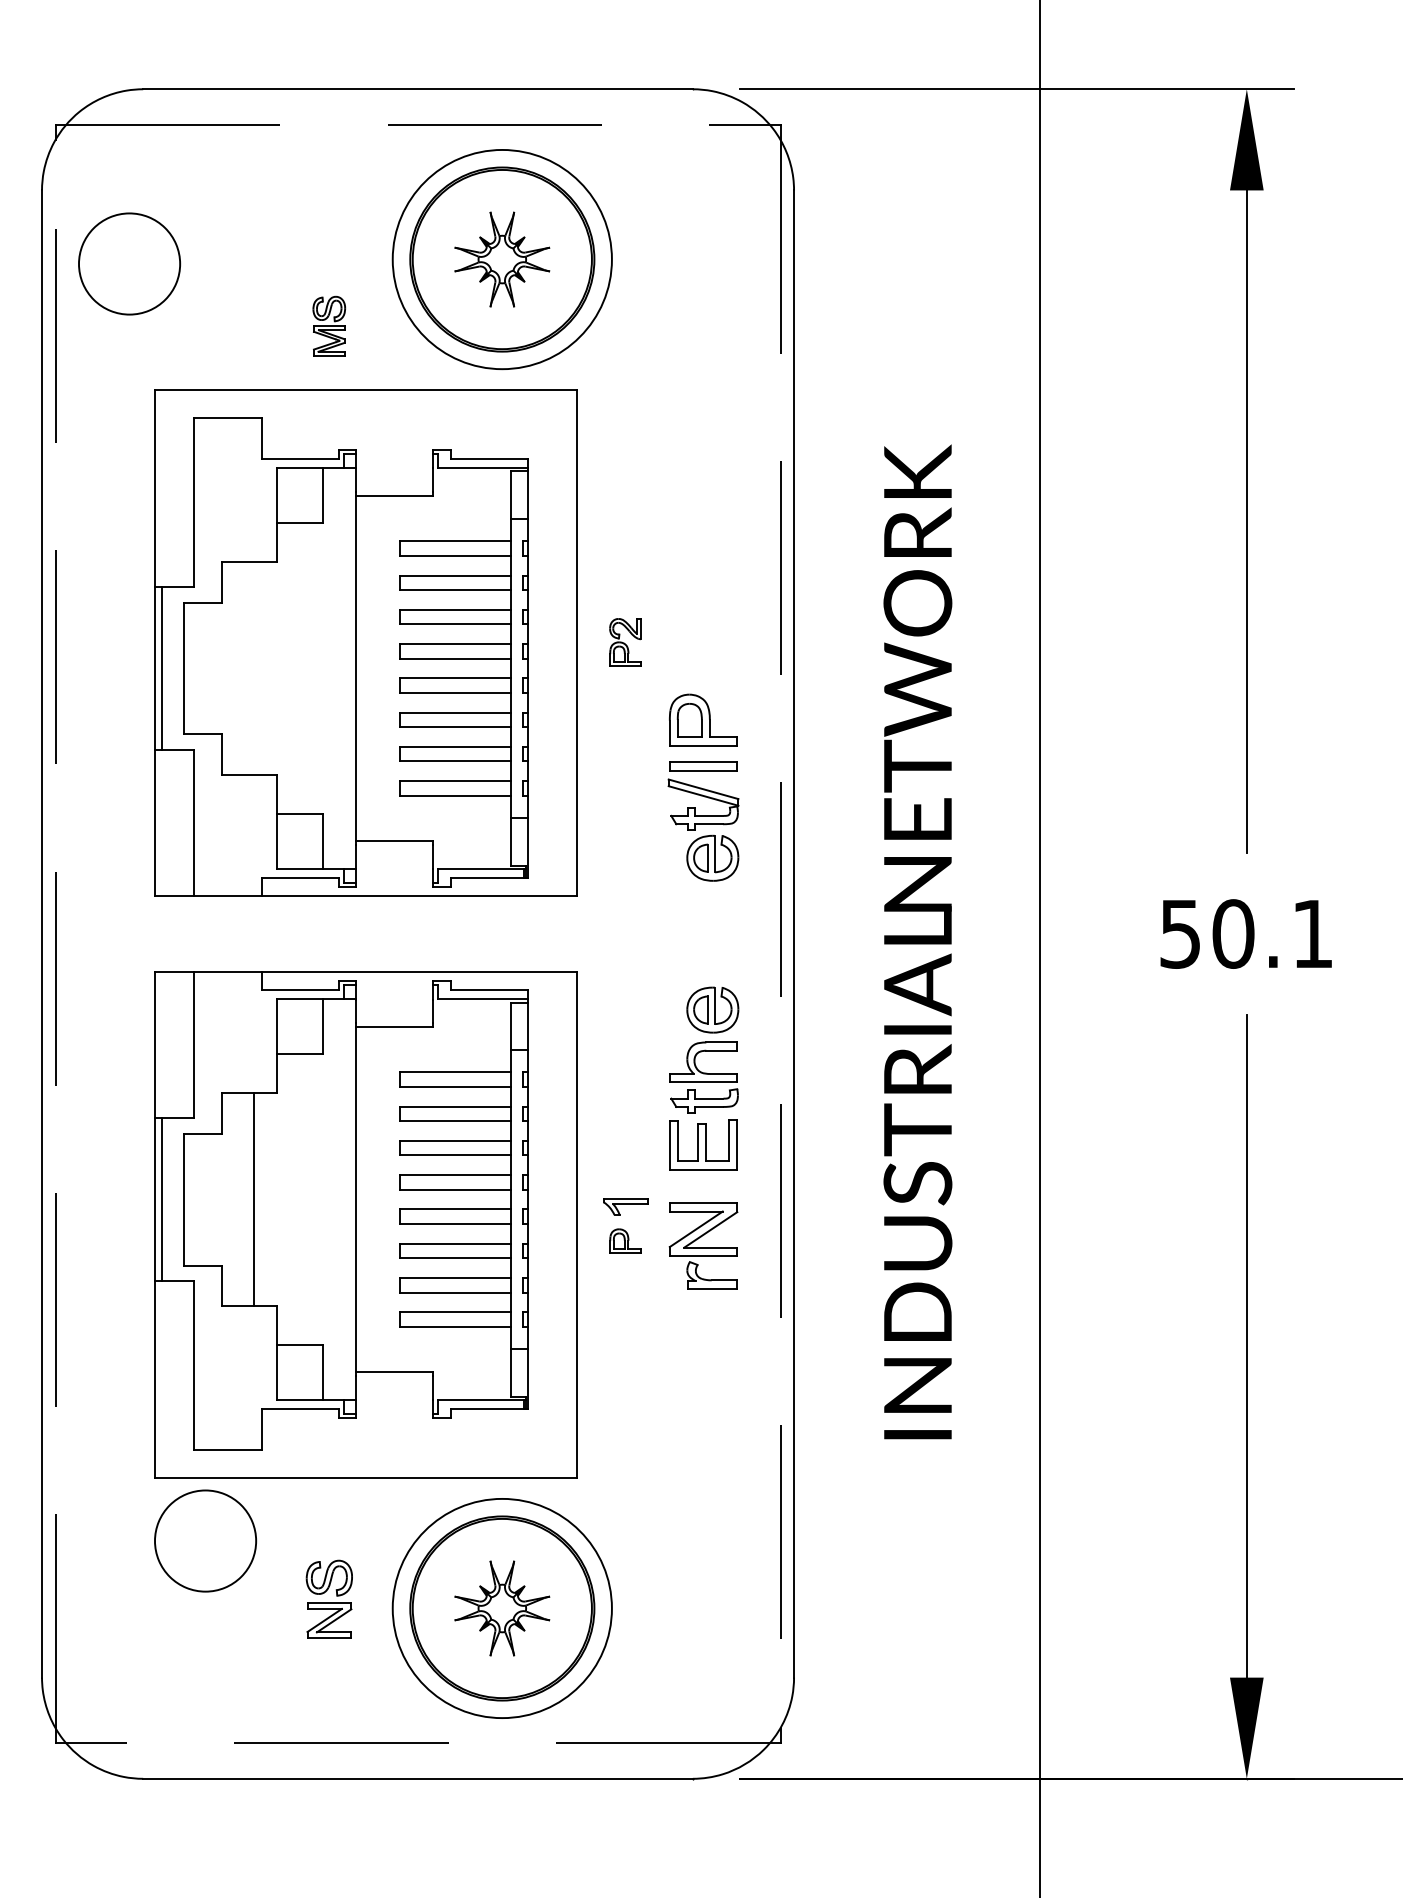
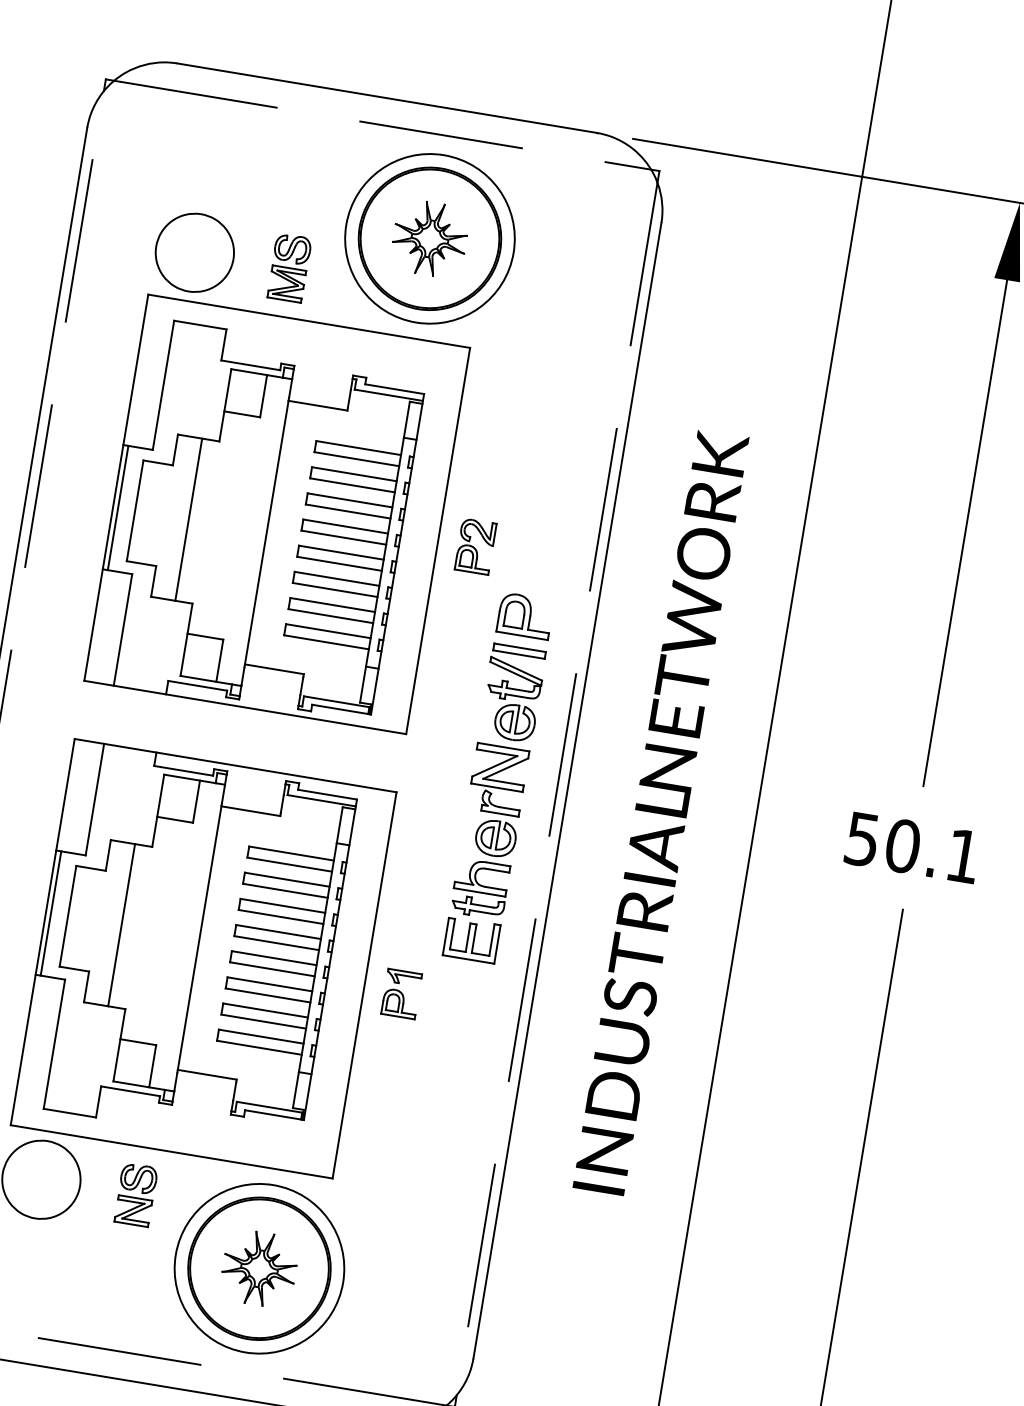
part: (129, 263) -> (194, 252), moved
part: (328, 325) -> (288, 267), size x1.43
part: (625, 642) -> (475, 546), size x1.43
line: (254, 668) -> (189, 519), added
part: (625, 1240) -> (400, 1003), size x1.43
part: (703, 1245) -> (498, 779), moved
part: (328, 1598) -> (135, 1194), moved

